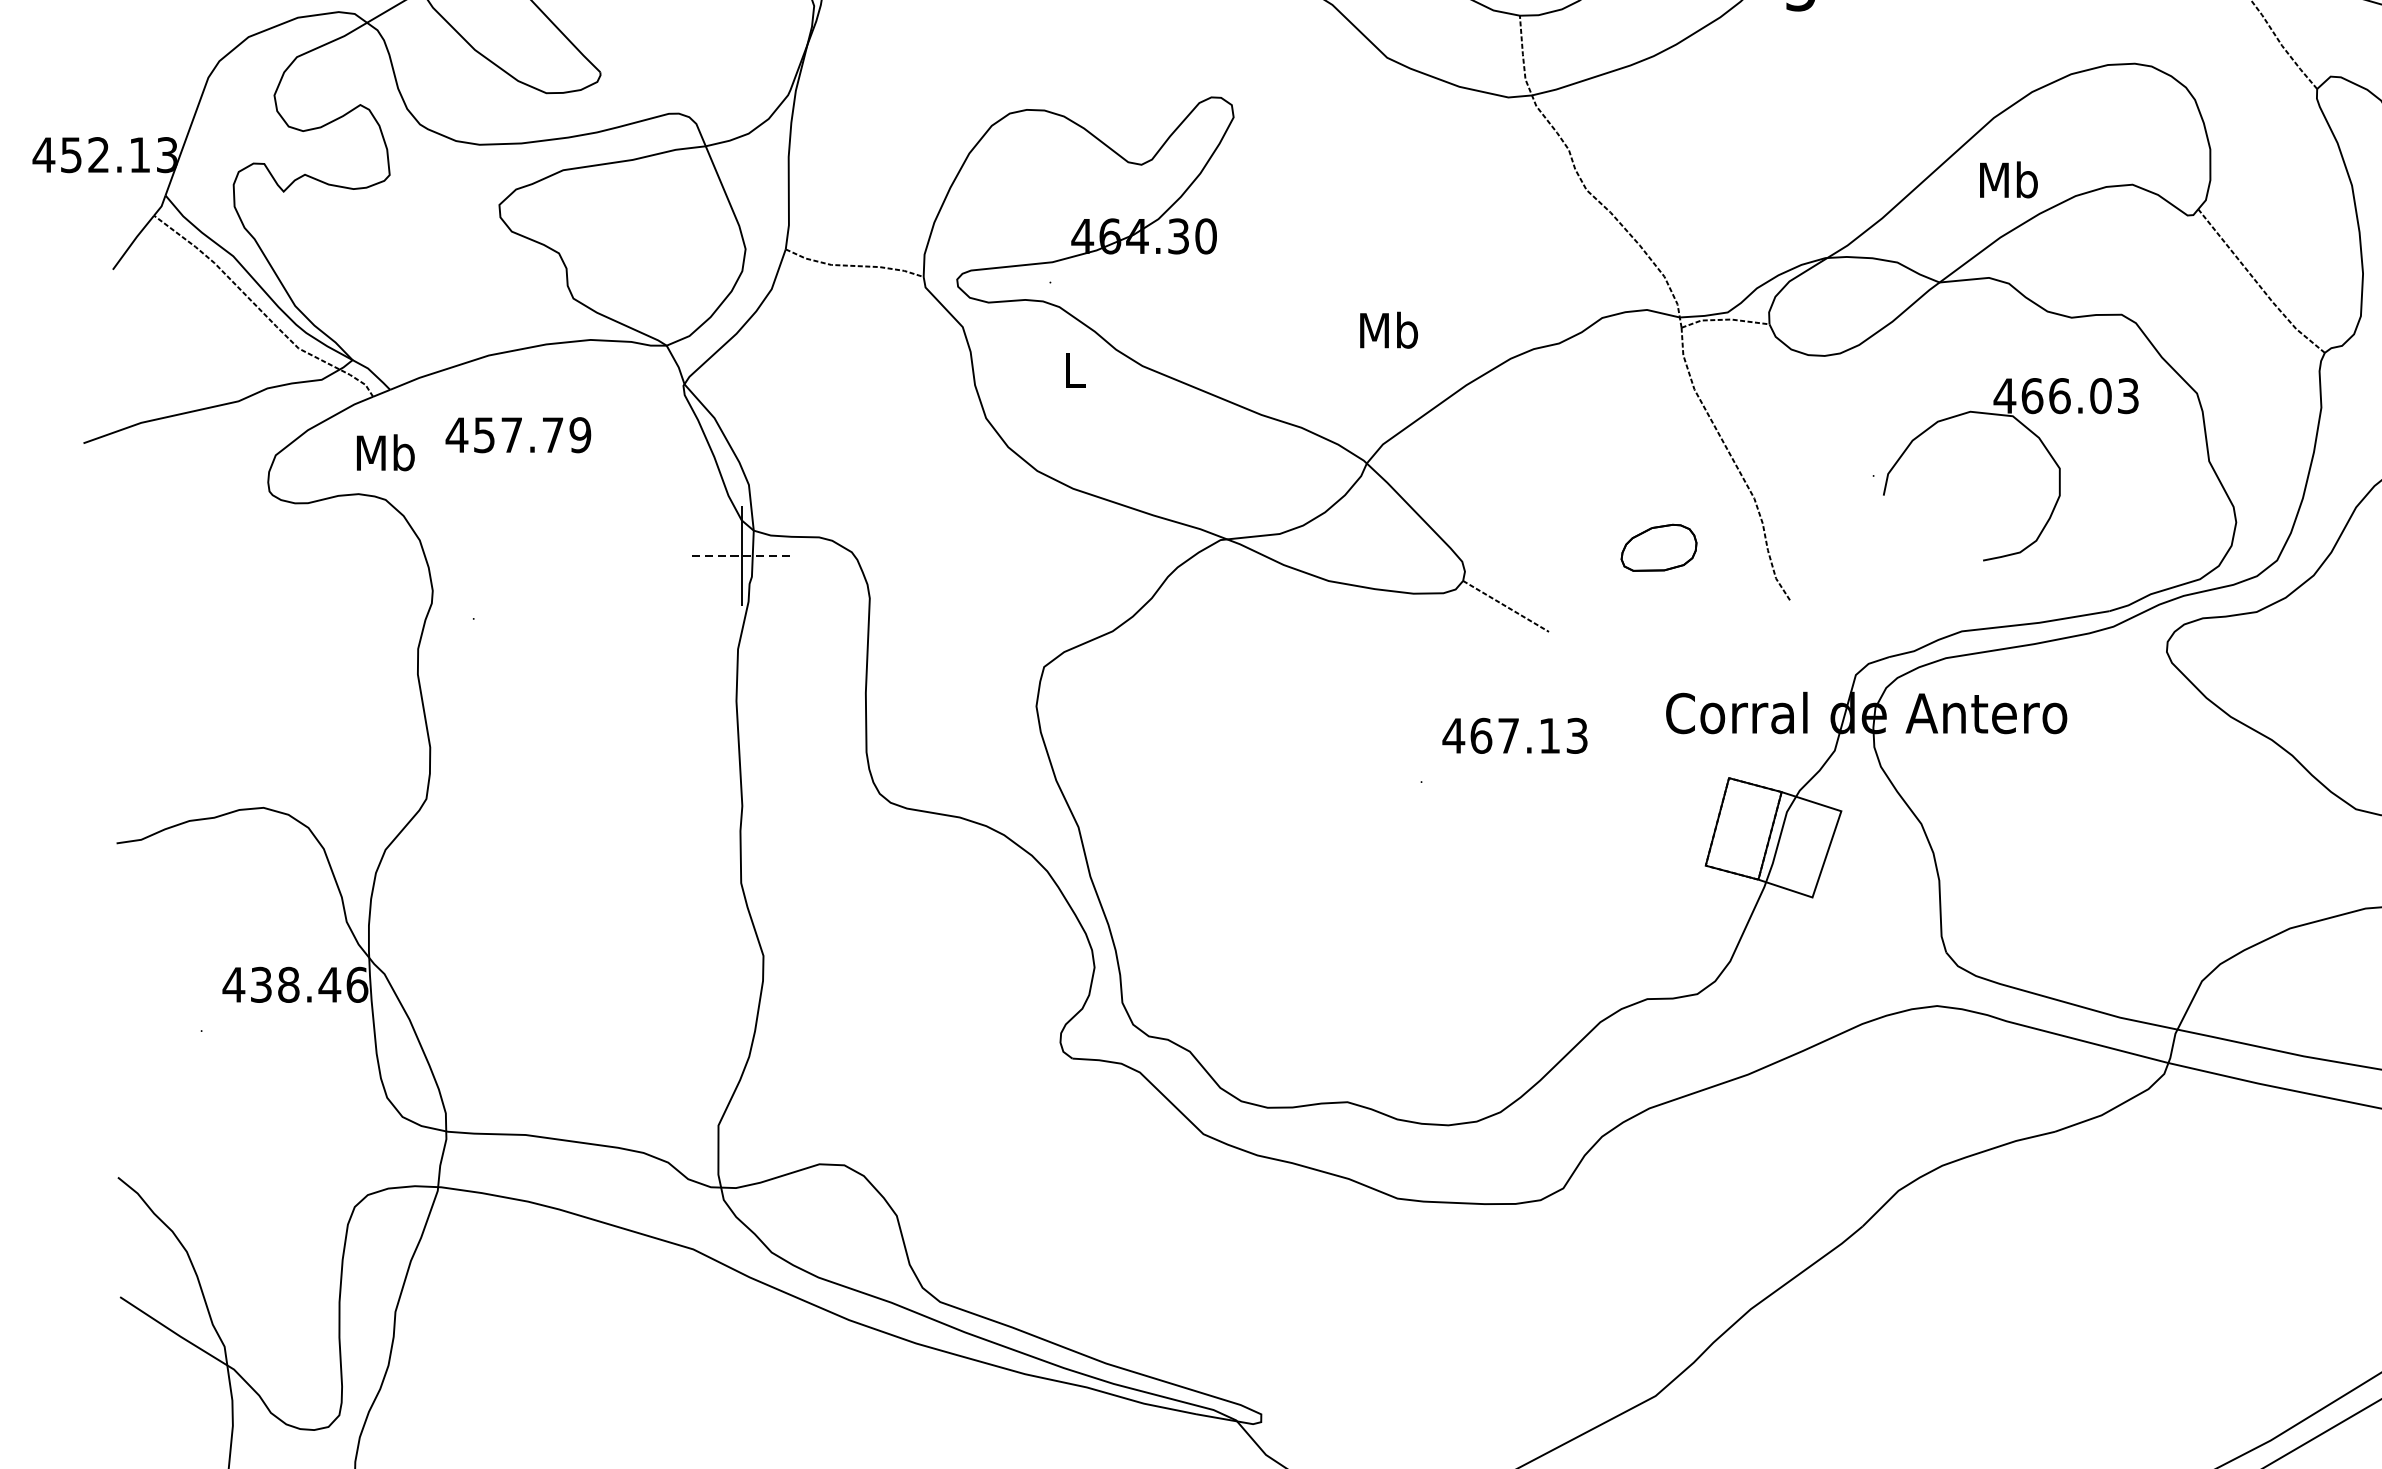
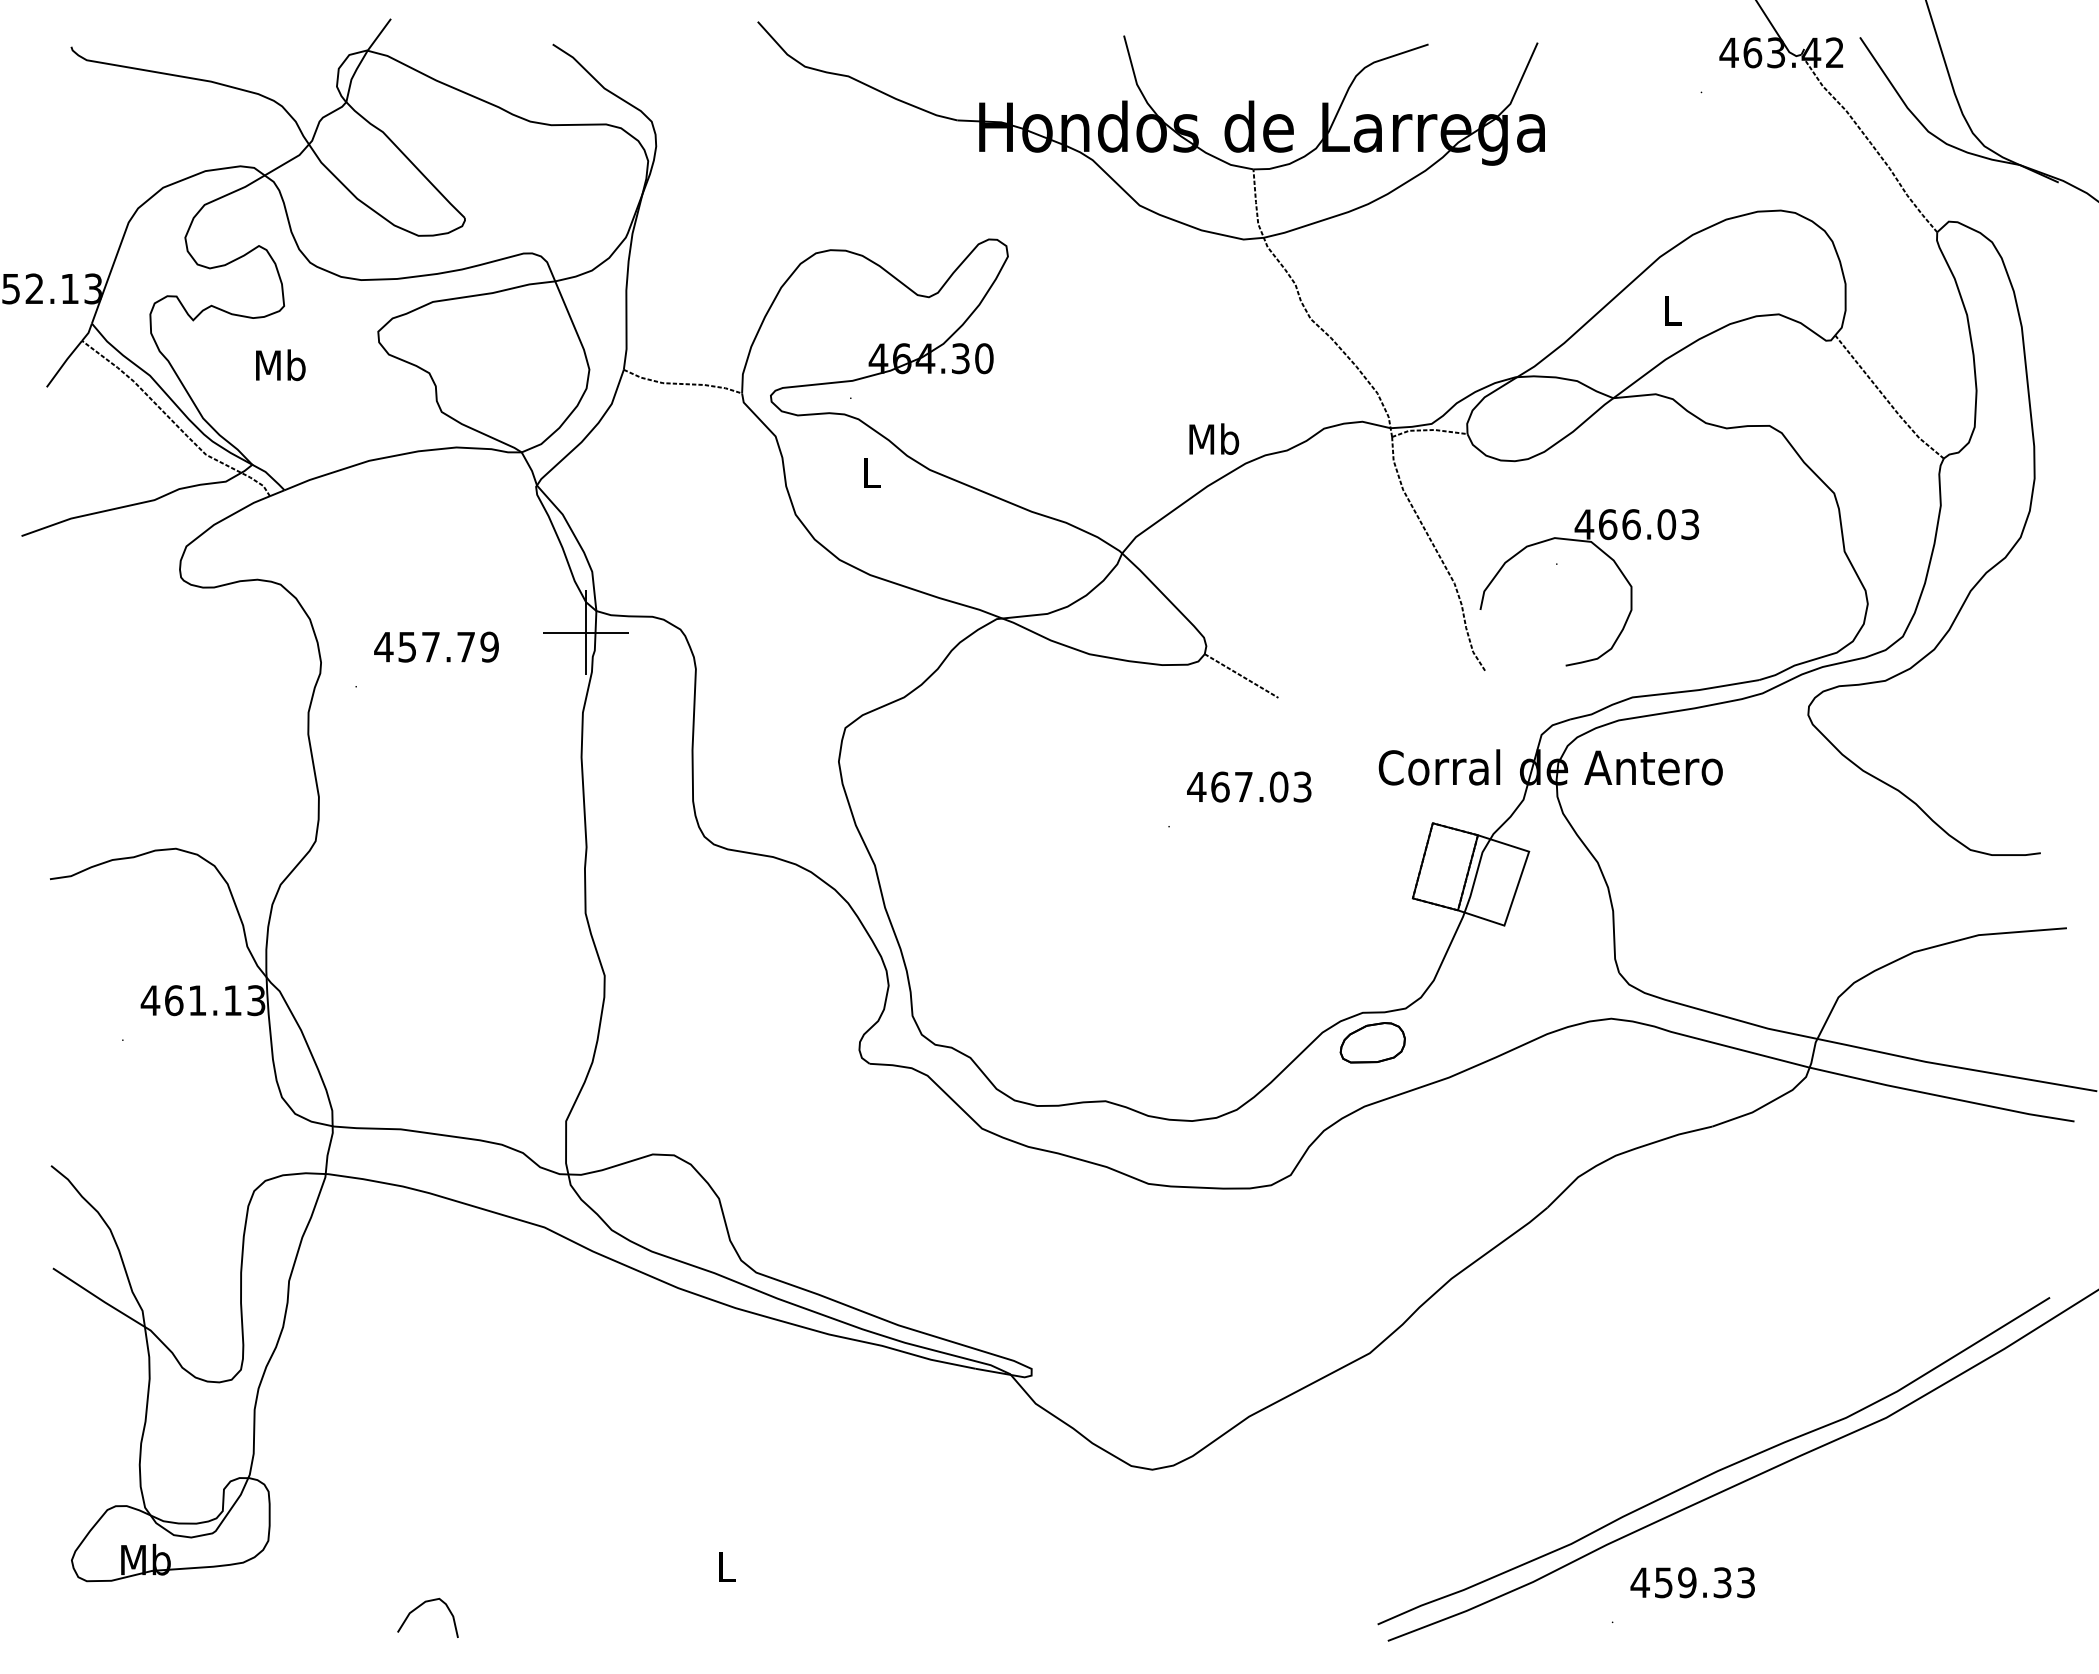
text: (2008, 180) -> (1672, 310), Mb -> L
text: (1389, 329) -> (1214, 438), moved
text: (518, 434) -> (436, 646), moved
part: (2044, 448) -> (1618, 569), moved
text: (385, 453) -> (280, 365), moved
part: (1658, 547) -> (1372, 1042), moved
line: (742, 555) -> (586, 632), dashed -> solid
text: (1549, 735) -> (1278, 786), 467.13 -> 467.03
text: (309, 984) -> (215, 1000), 438.46 -> 461.13

